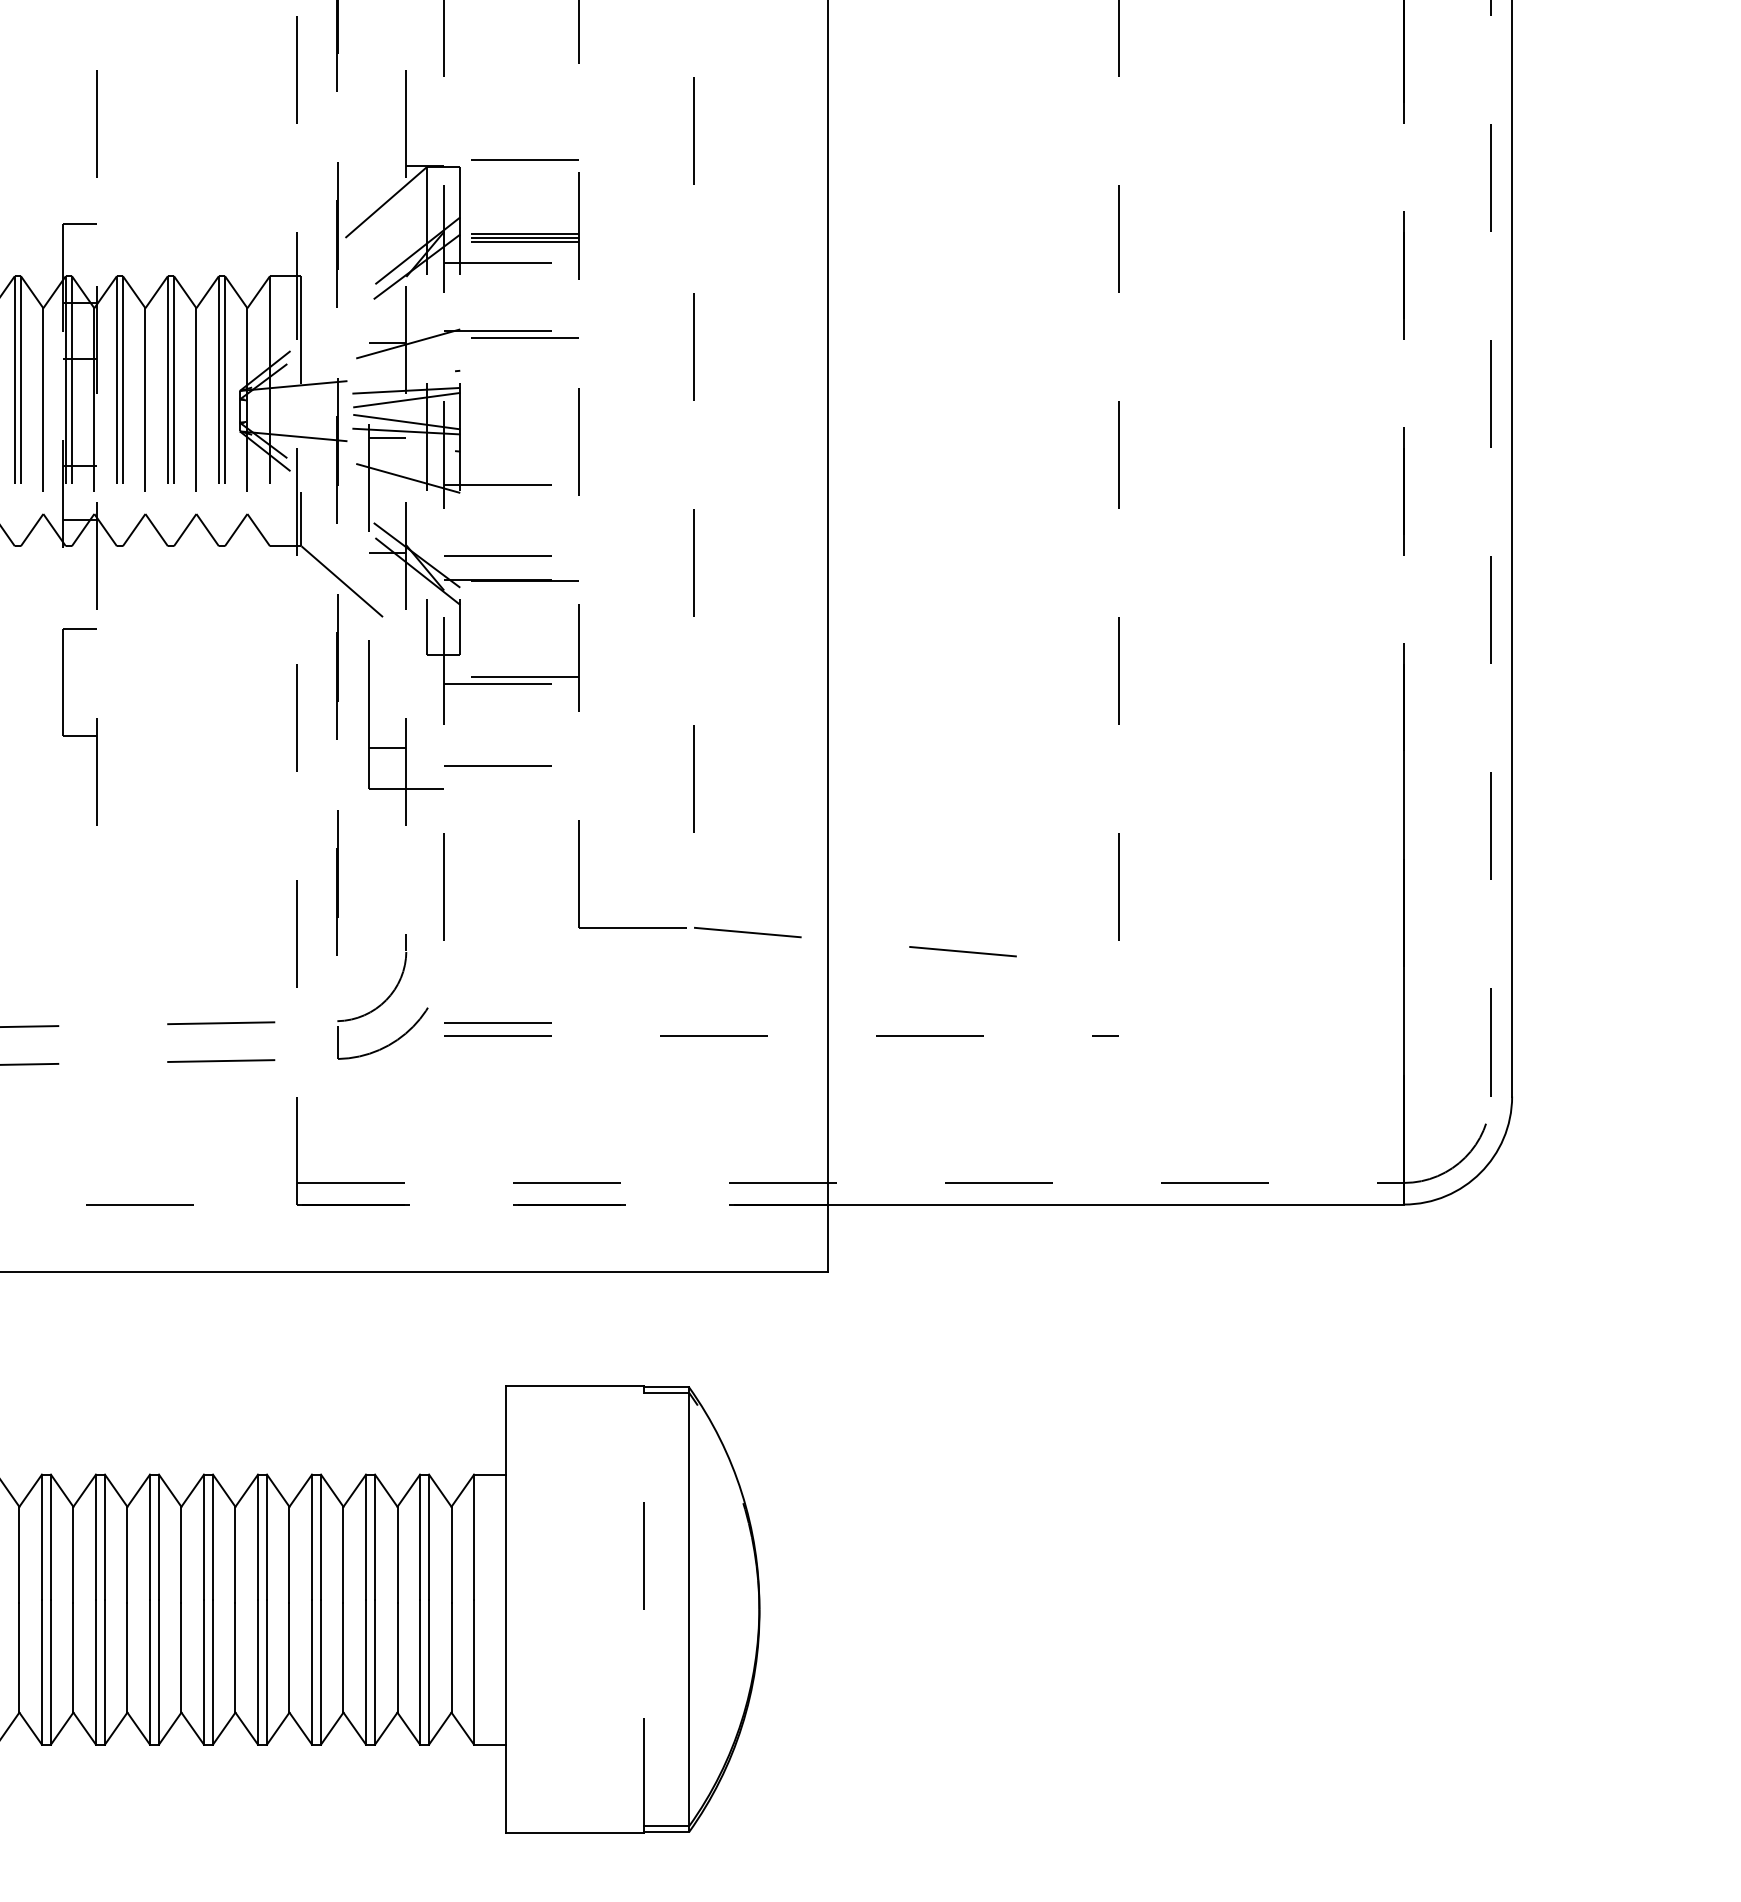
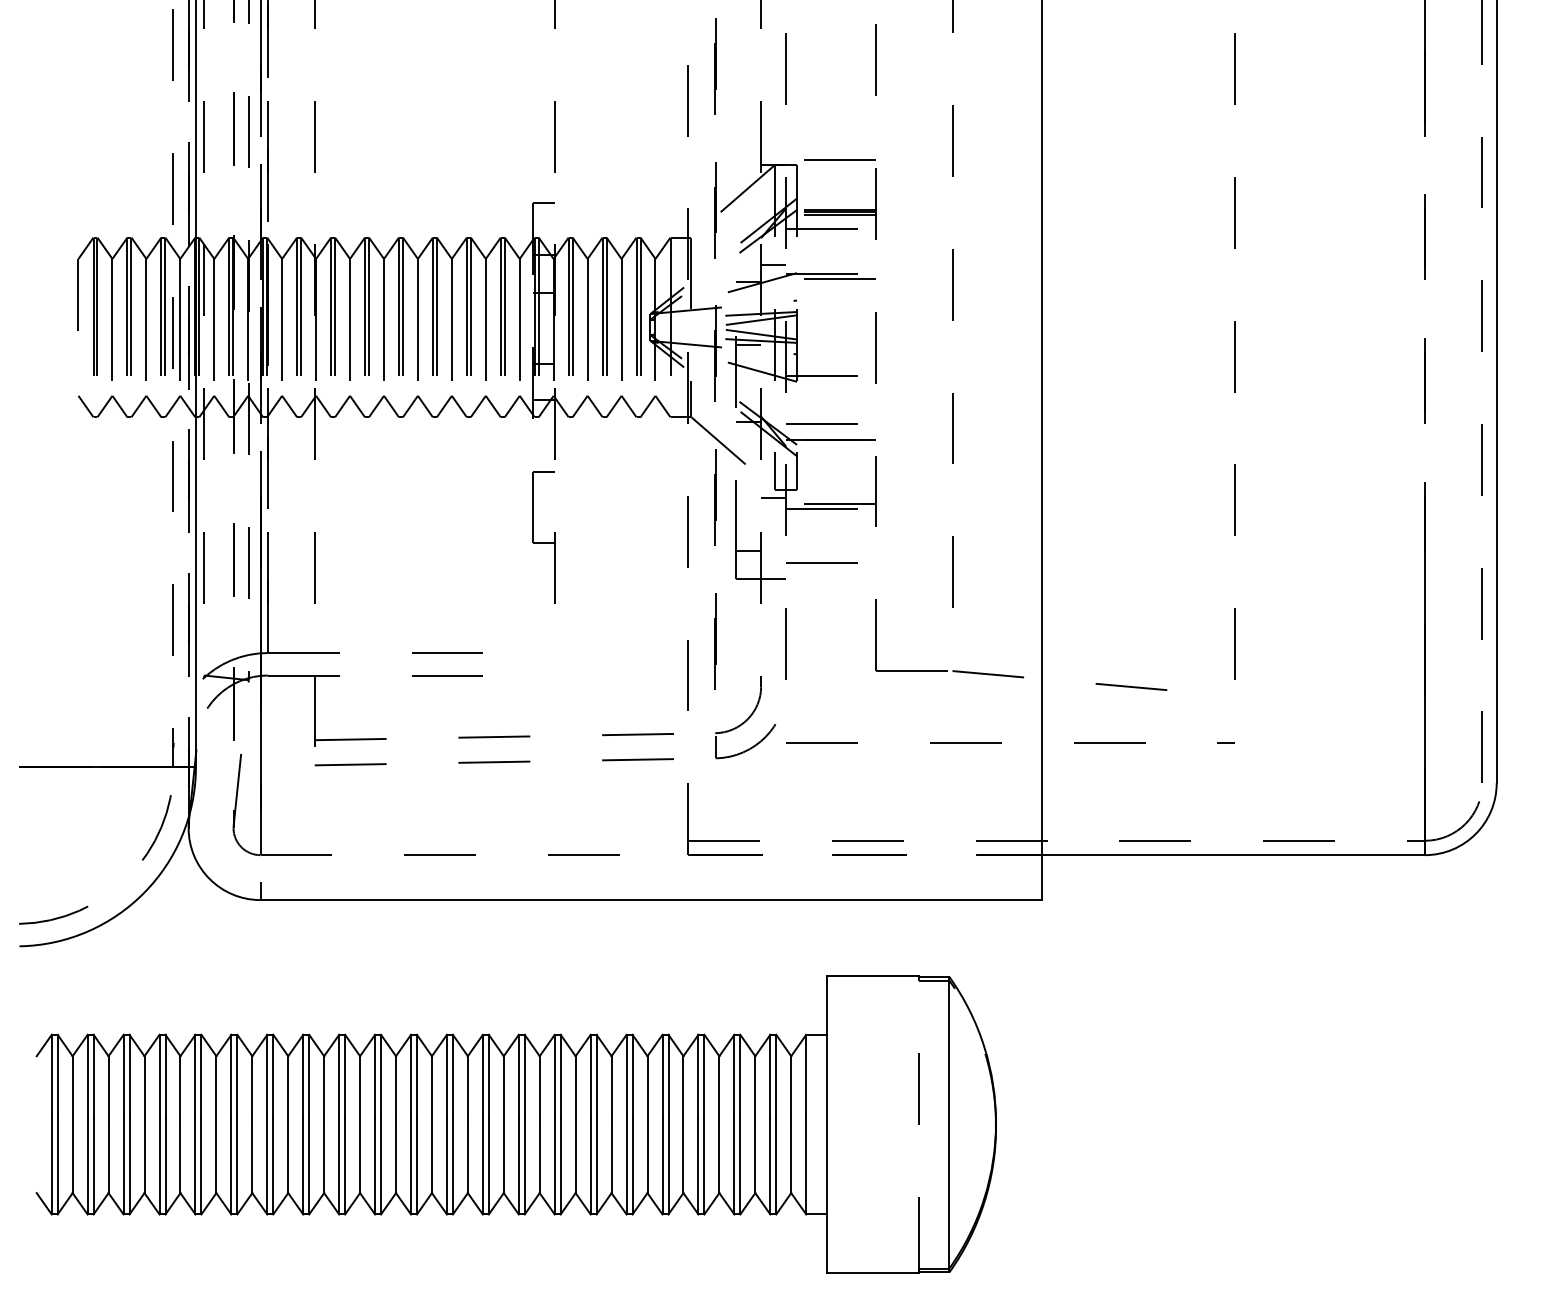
line: (424, 316) -> (773, 264), added
line: (424, 668) -> (773, 498), added
line: (497, 1021) -> (821, 733), removed

